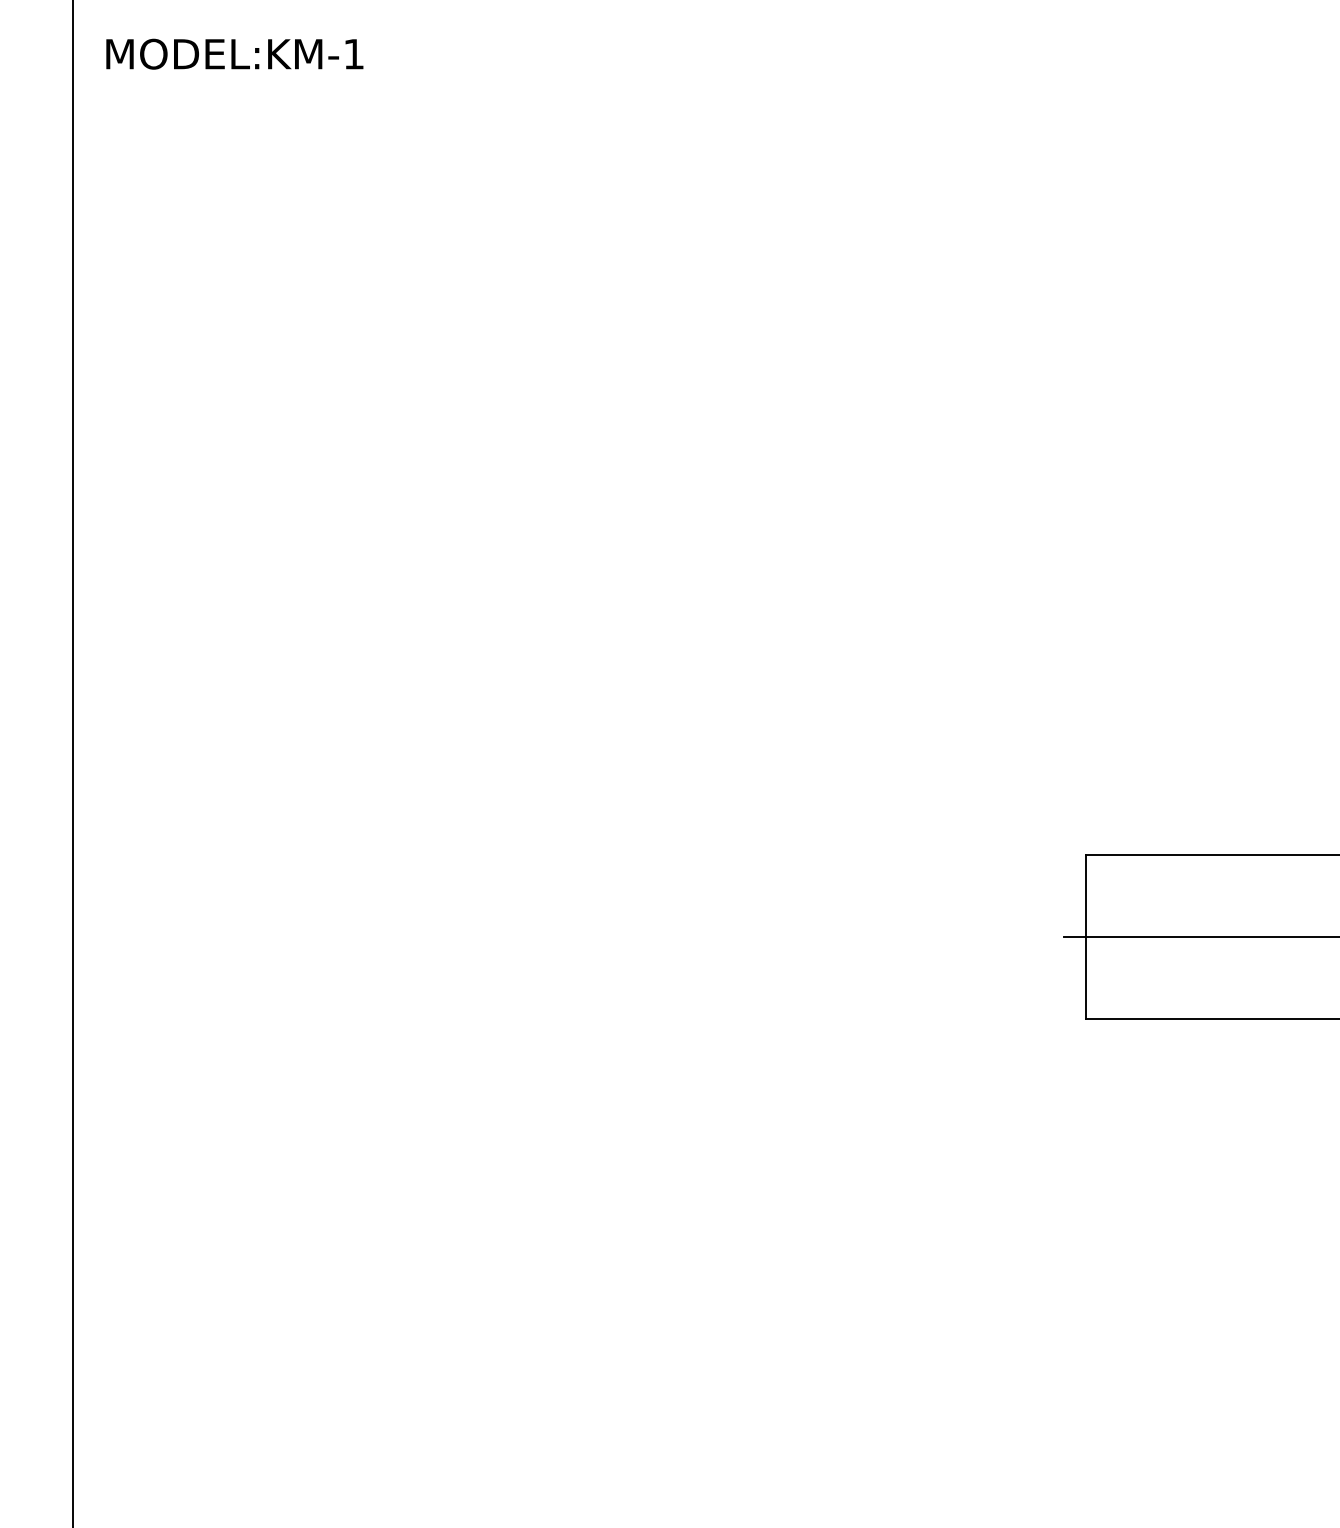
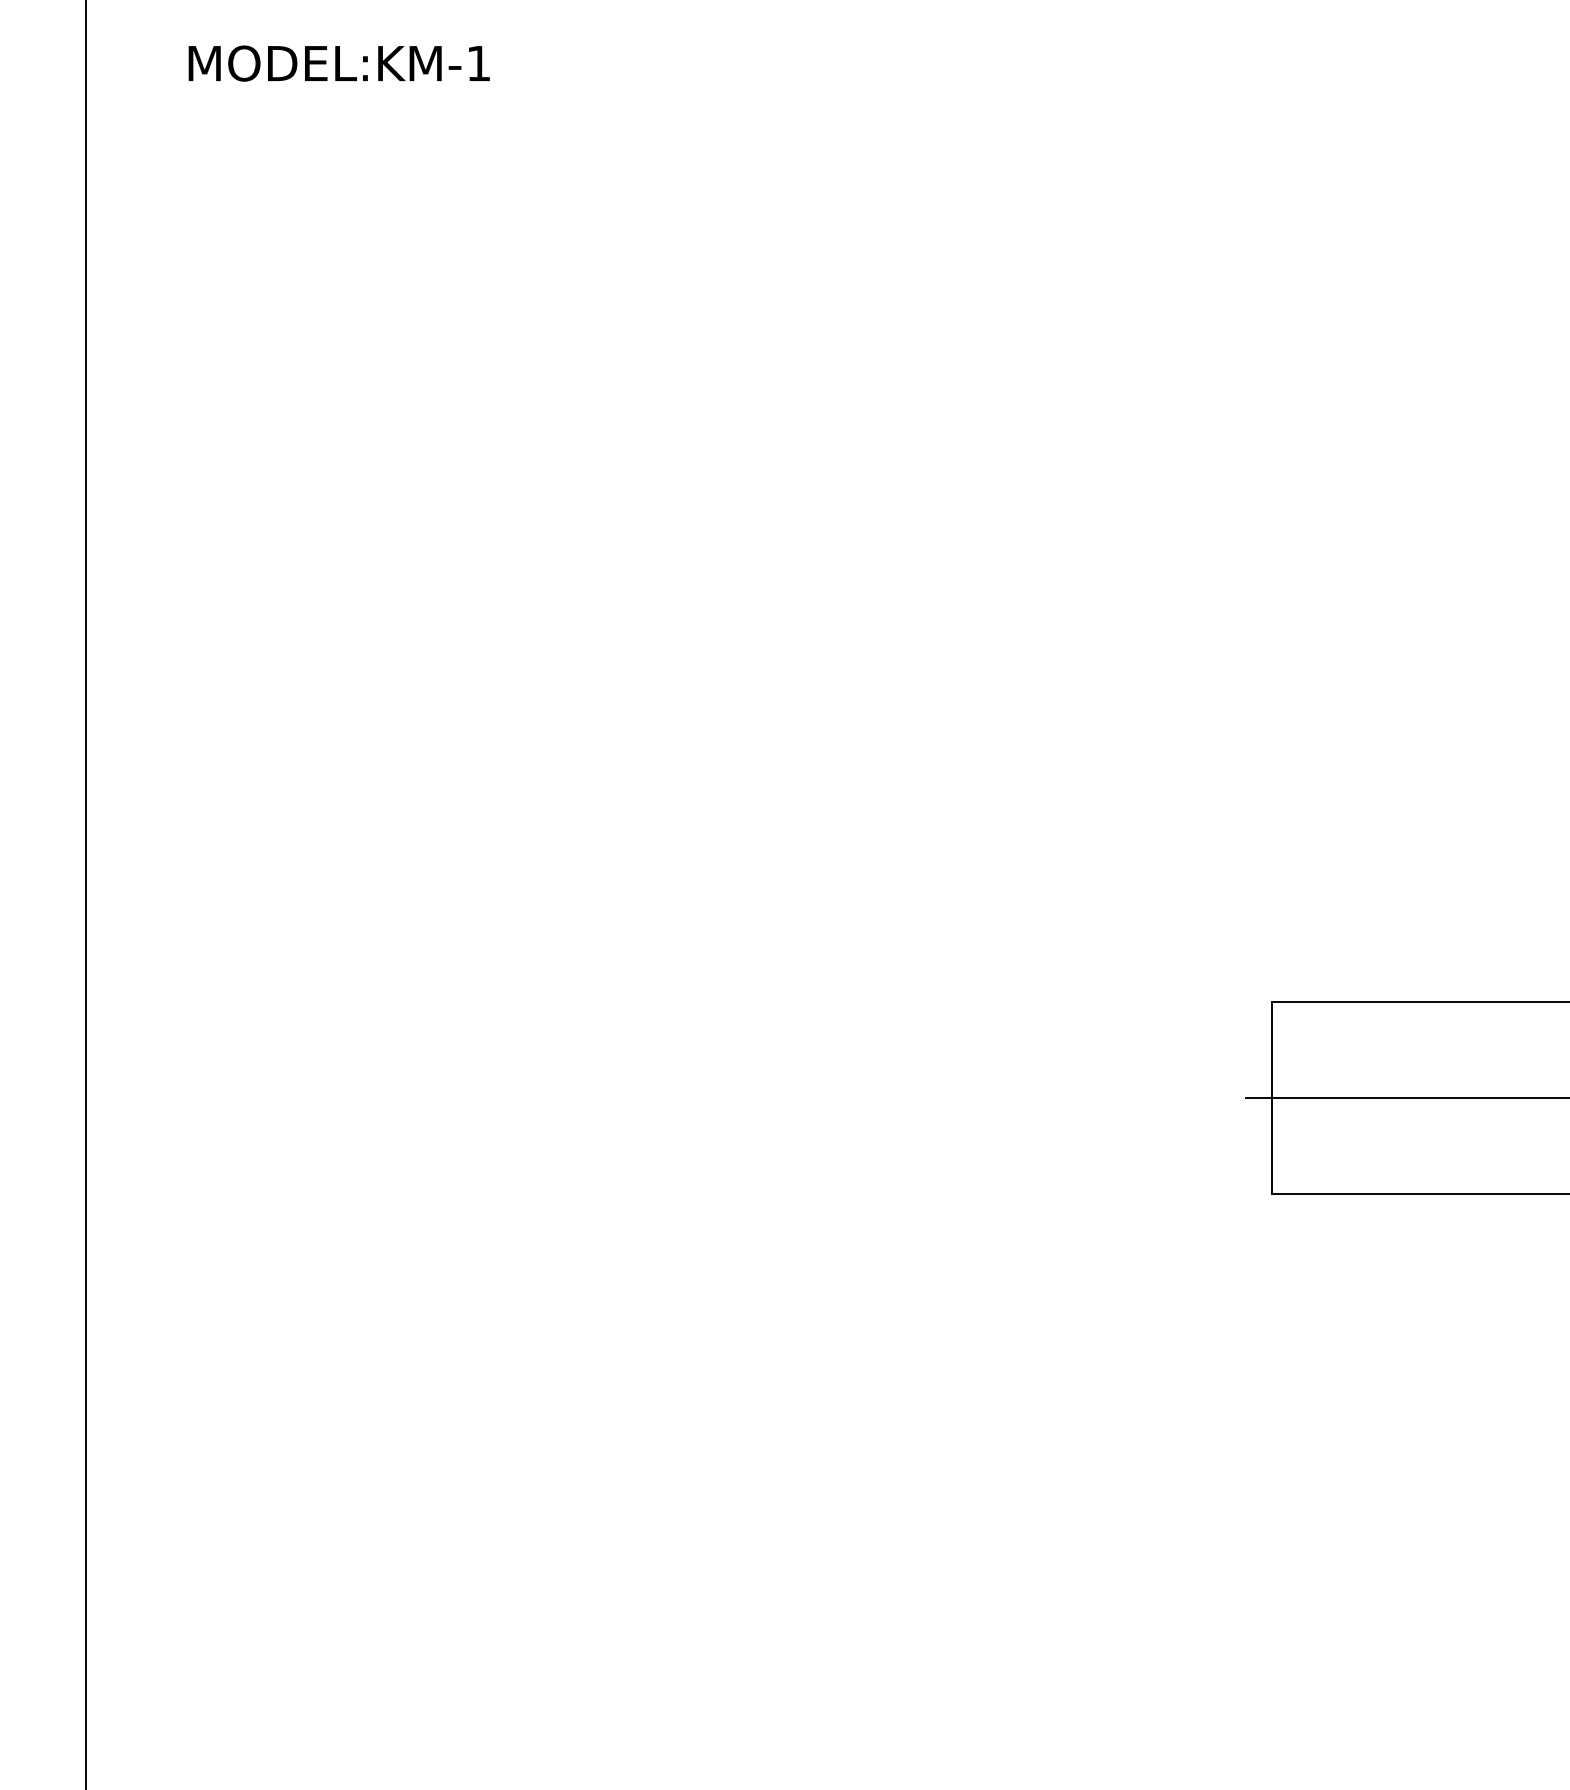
text: (234, 54) -> (338, 63), moved

